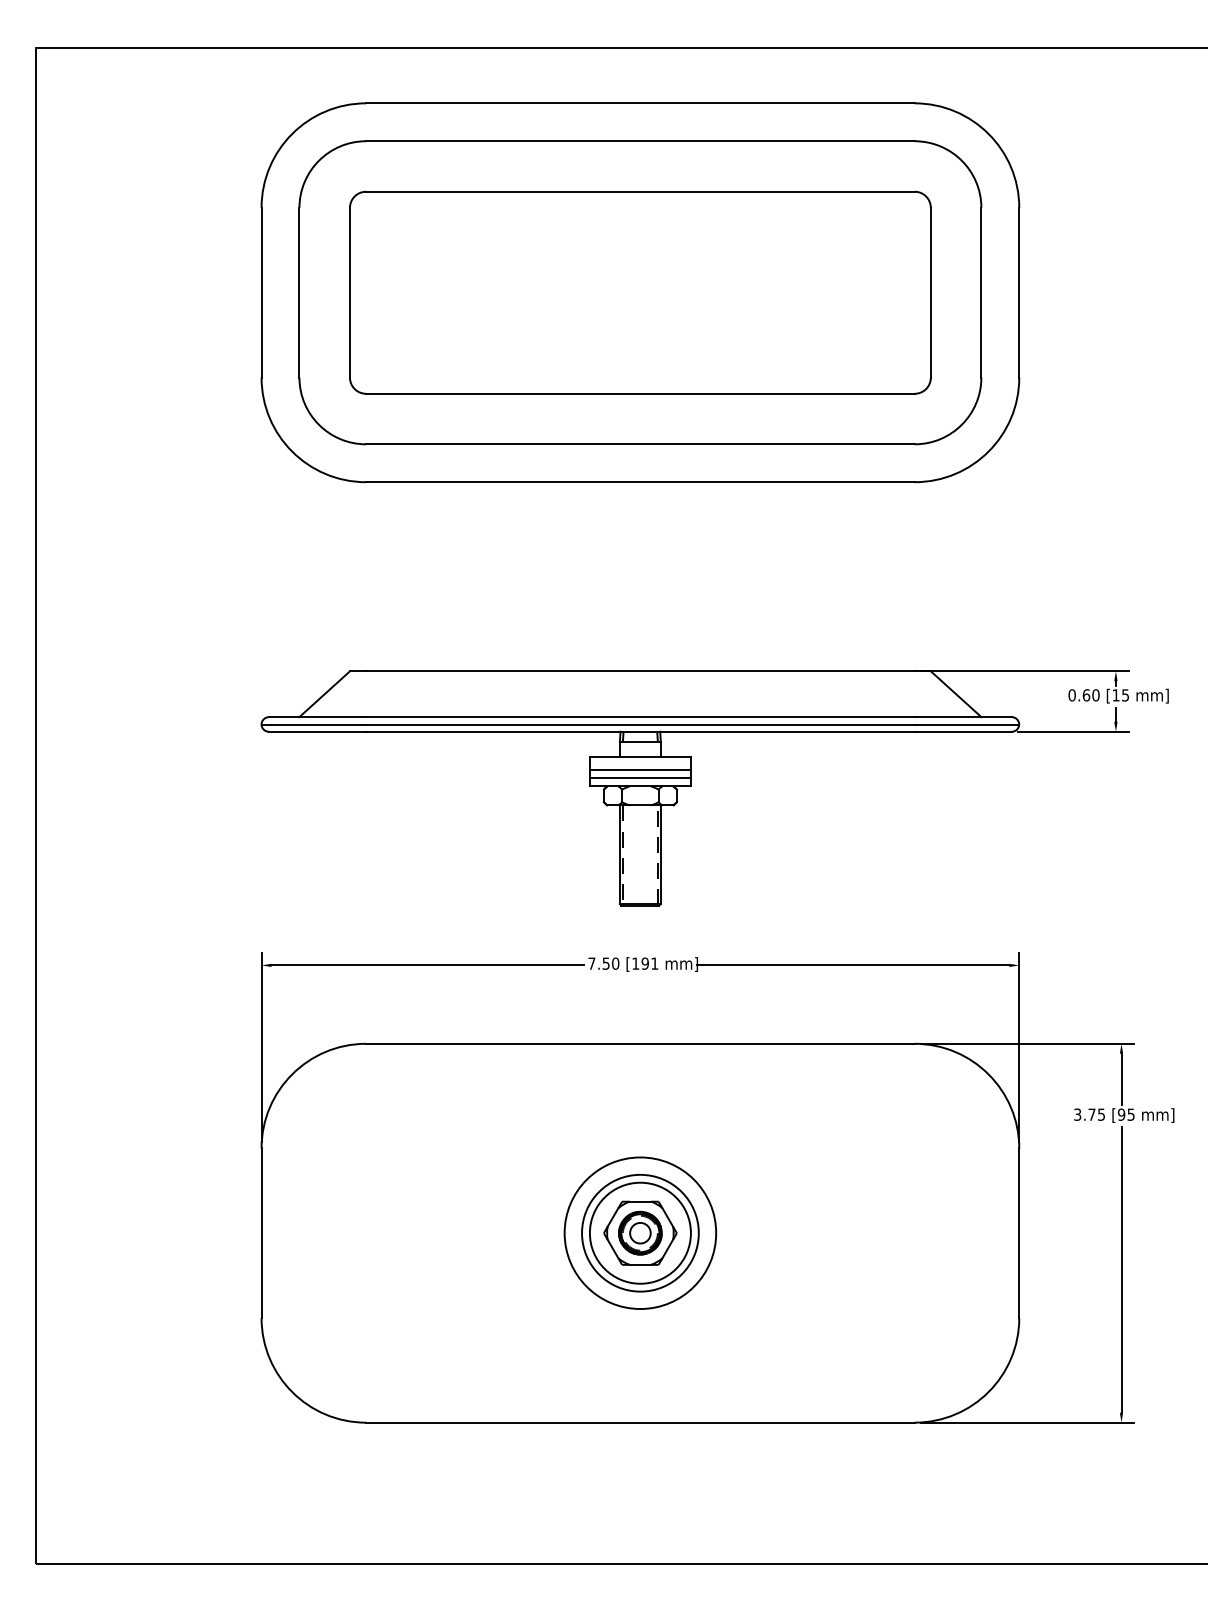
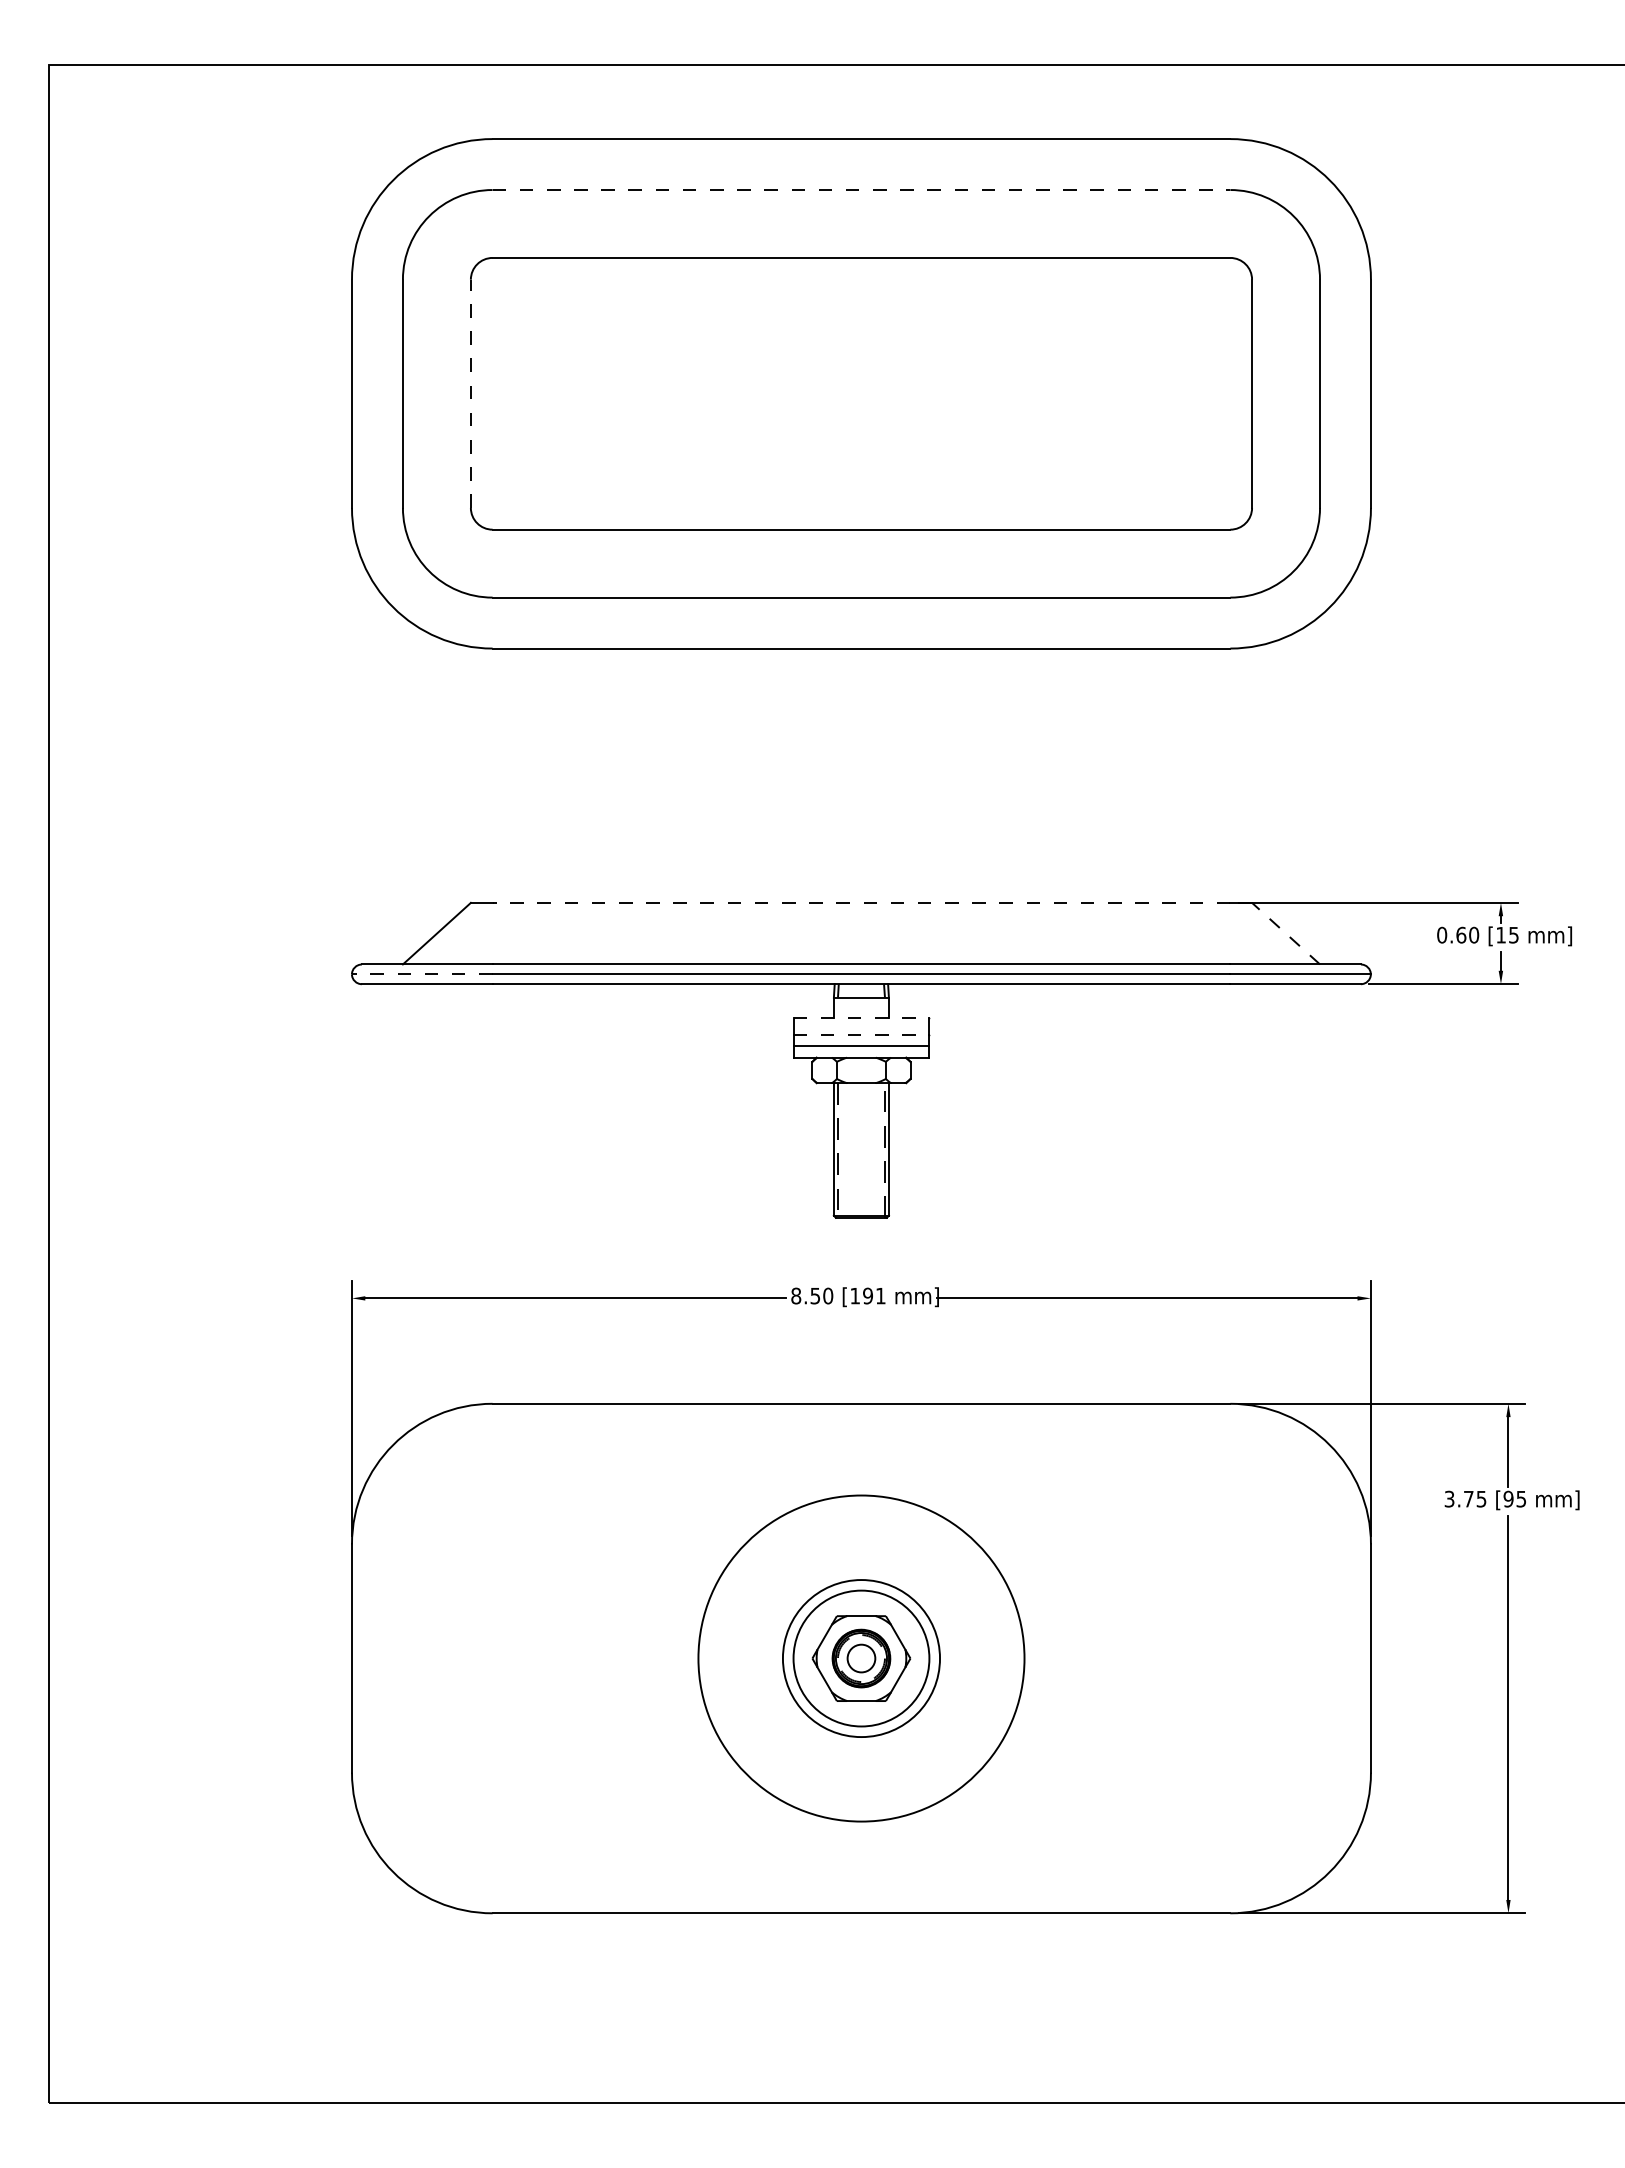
line: (640, 141) -> (861, 190), solid -> dashed
line: (349, 292) -> (470, 393), solid -> dashed
line: (640, 671) -> (861, 902), solid -> dashed
line: (956, 694) -> (1286, 933), solid -> dashed
line: (313, 724) -> (421, 974), solid -> dashed
line: (640, 757) -> (861, 1018), solid -> dashed
line: (640, 769) -> (861, 1035), solid -> dashed
text: (592, 963) -> (796, 1295), 7.50 -> 8.50
circle: (640, 1233) -> (861, 1658), size x1.6

